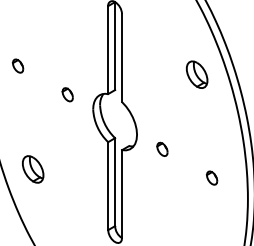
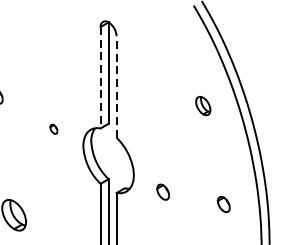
line: (108, 50) -> (100, 78), solid -> dashed
line: (122, 58) -> (117, 87), solid -> dashed
part: (197, 74) -> (203, 105), size x0.6
part: (67, 94) -> (53, 128), size x0.6
part: (212, 177) -> (224, 203), moved

